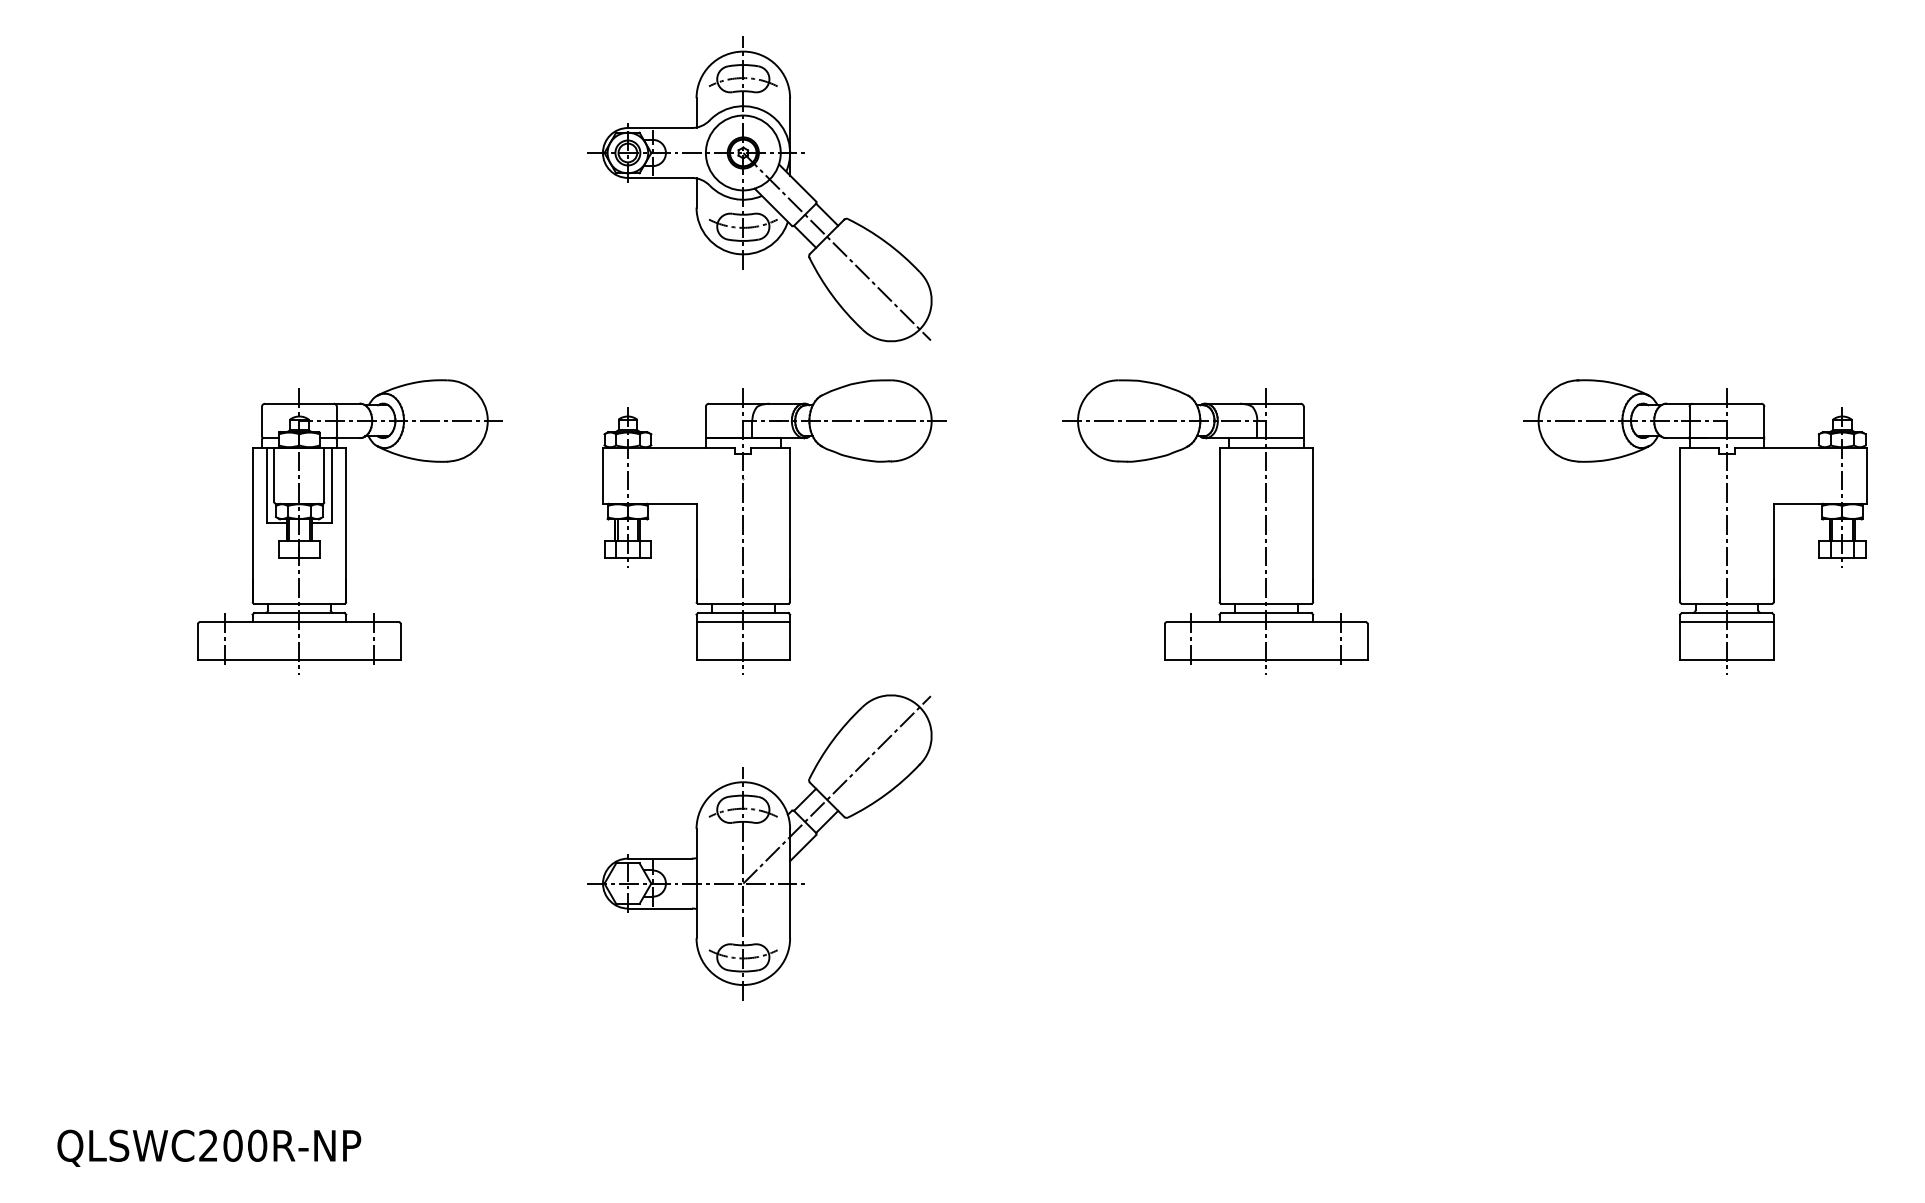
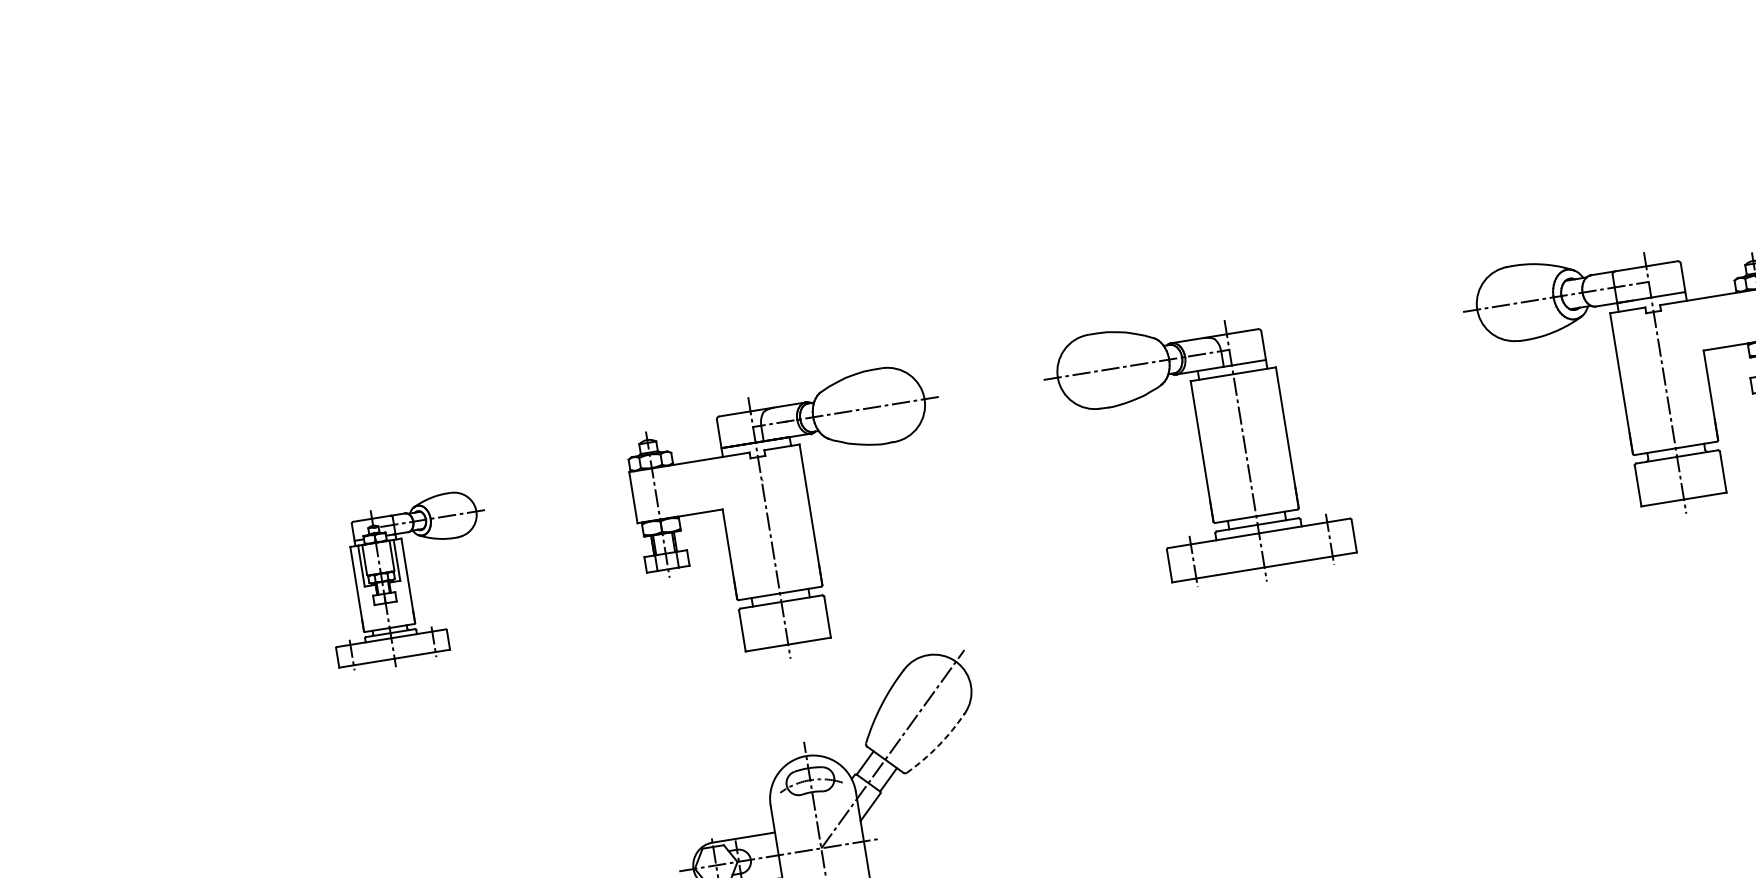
part: (759, 189) -> (733, 213), removed
part: (349, 526) -> (410, 581), size x0.6
line: (743, 622) -> (782, 610), removed
line: (1726, 622) -> (1678, 465), removed
arc: (886, 794) -> (938, 746), solid -> dashed

